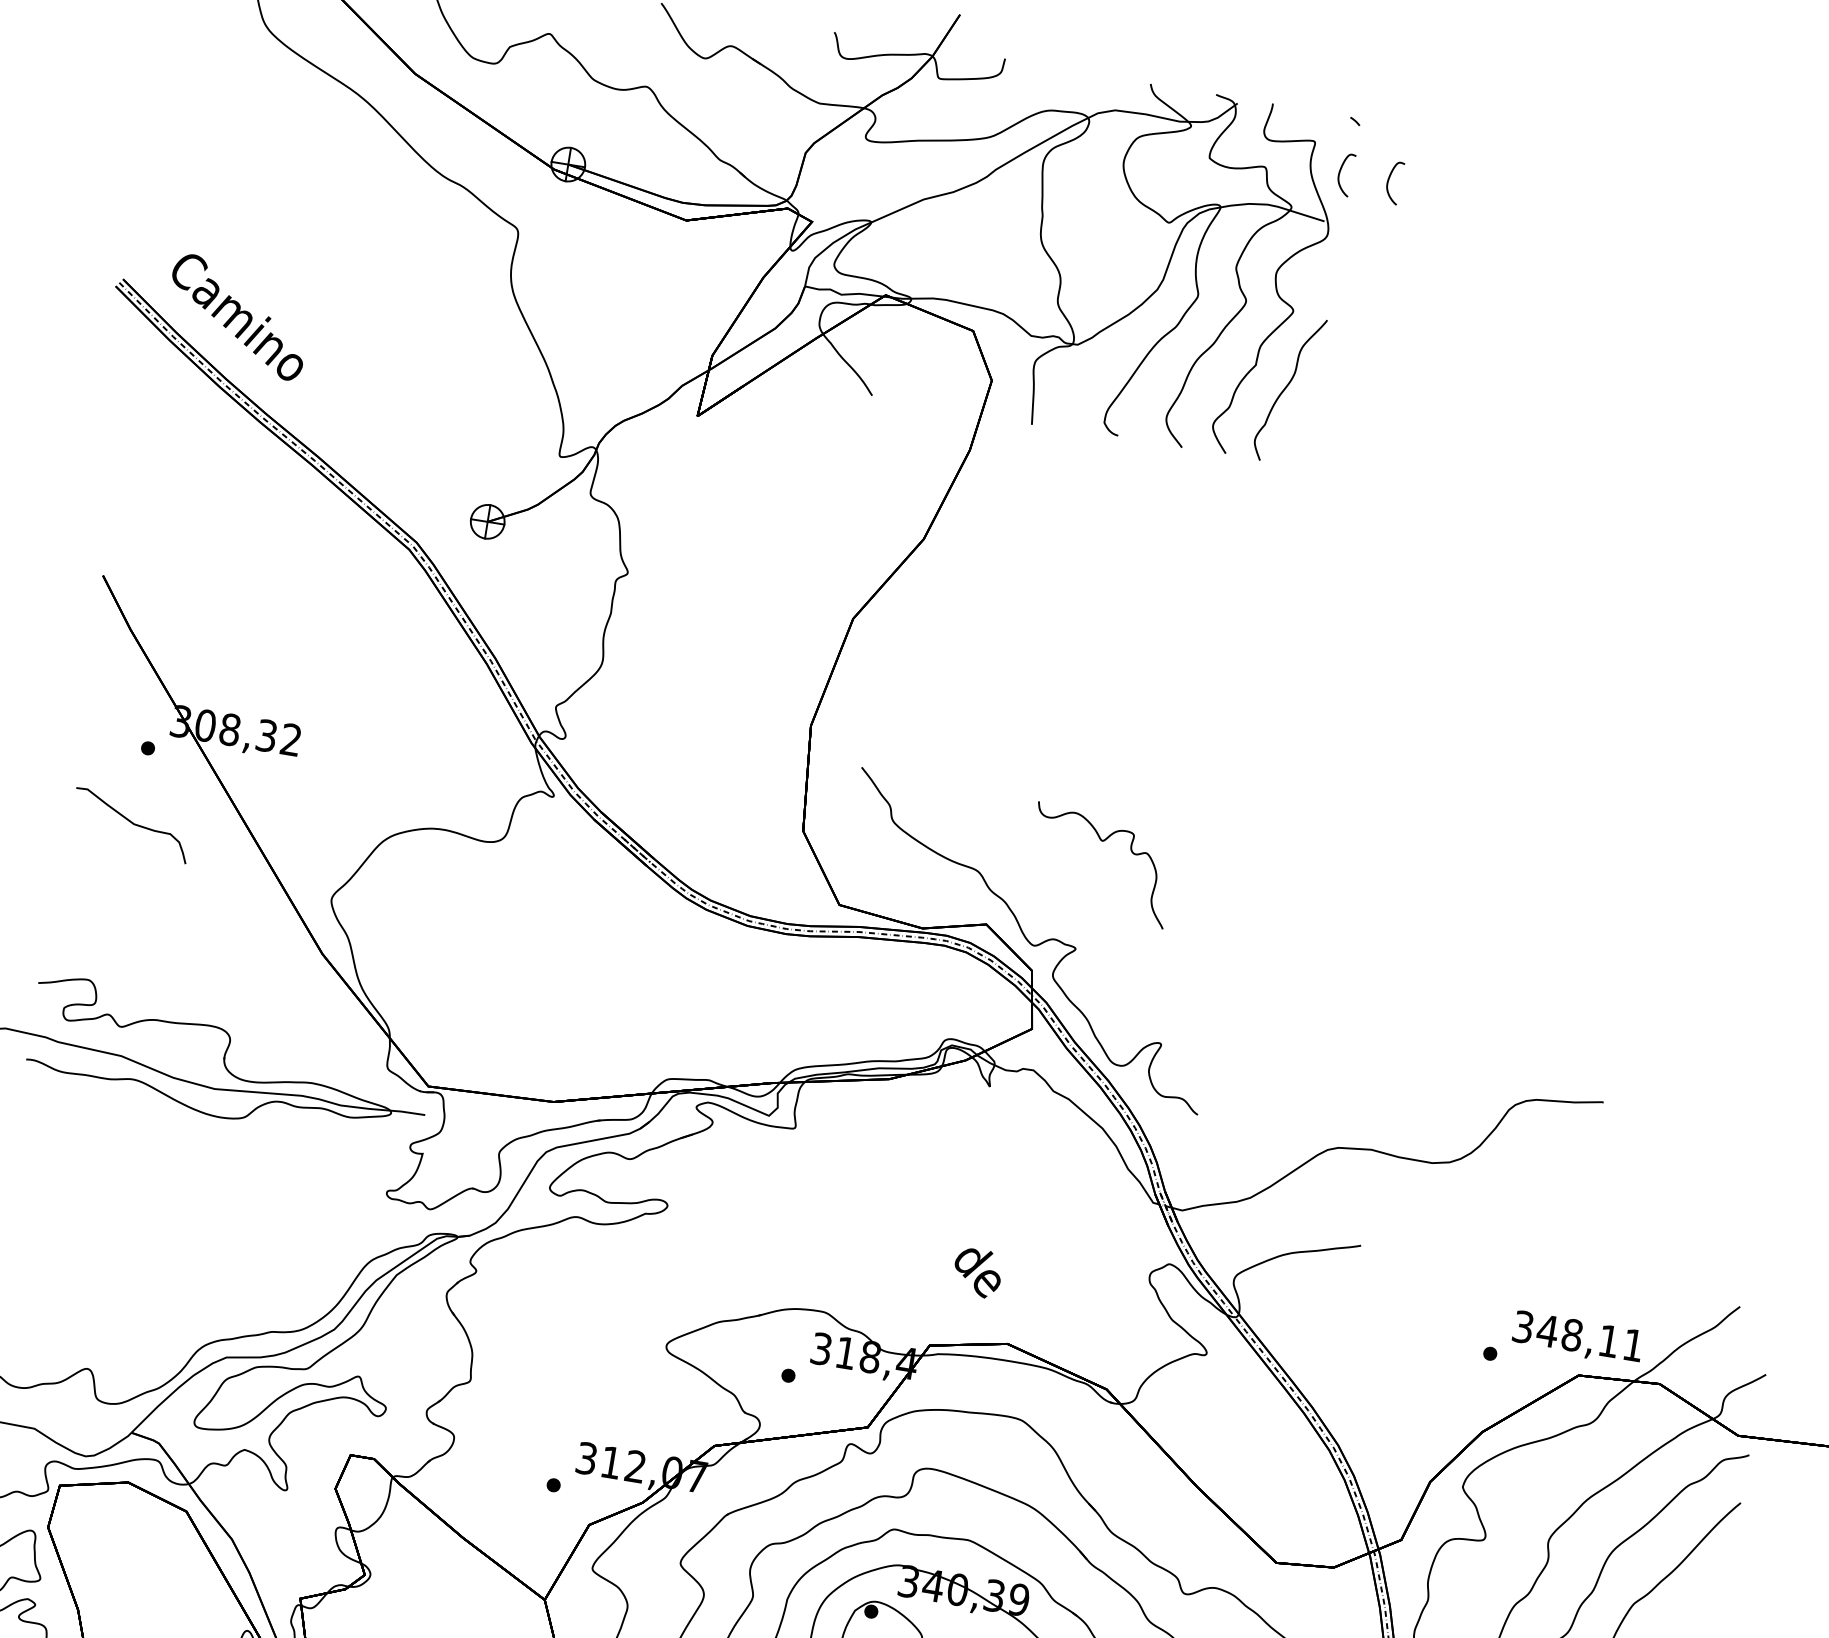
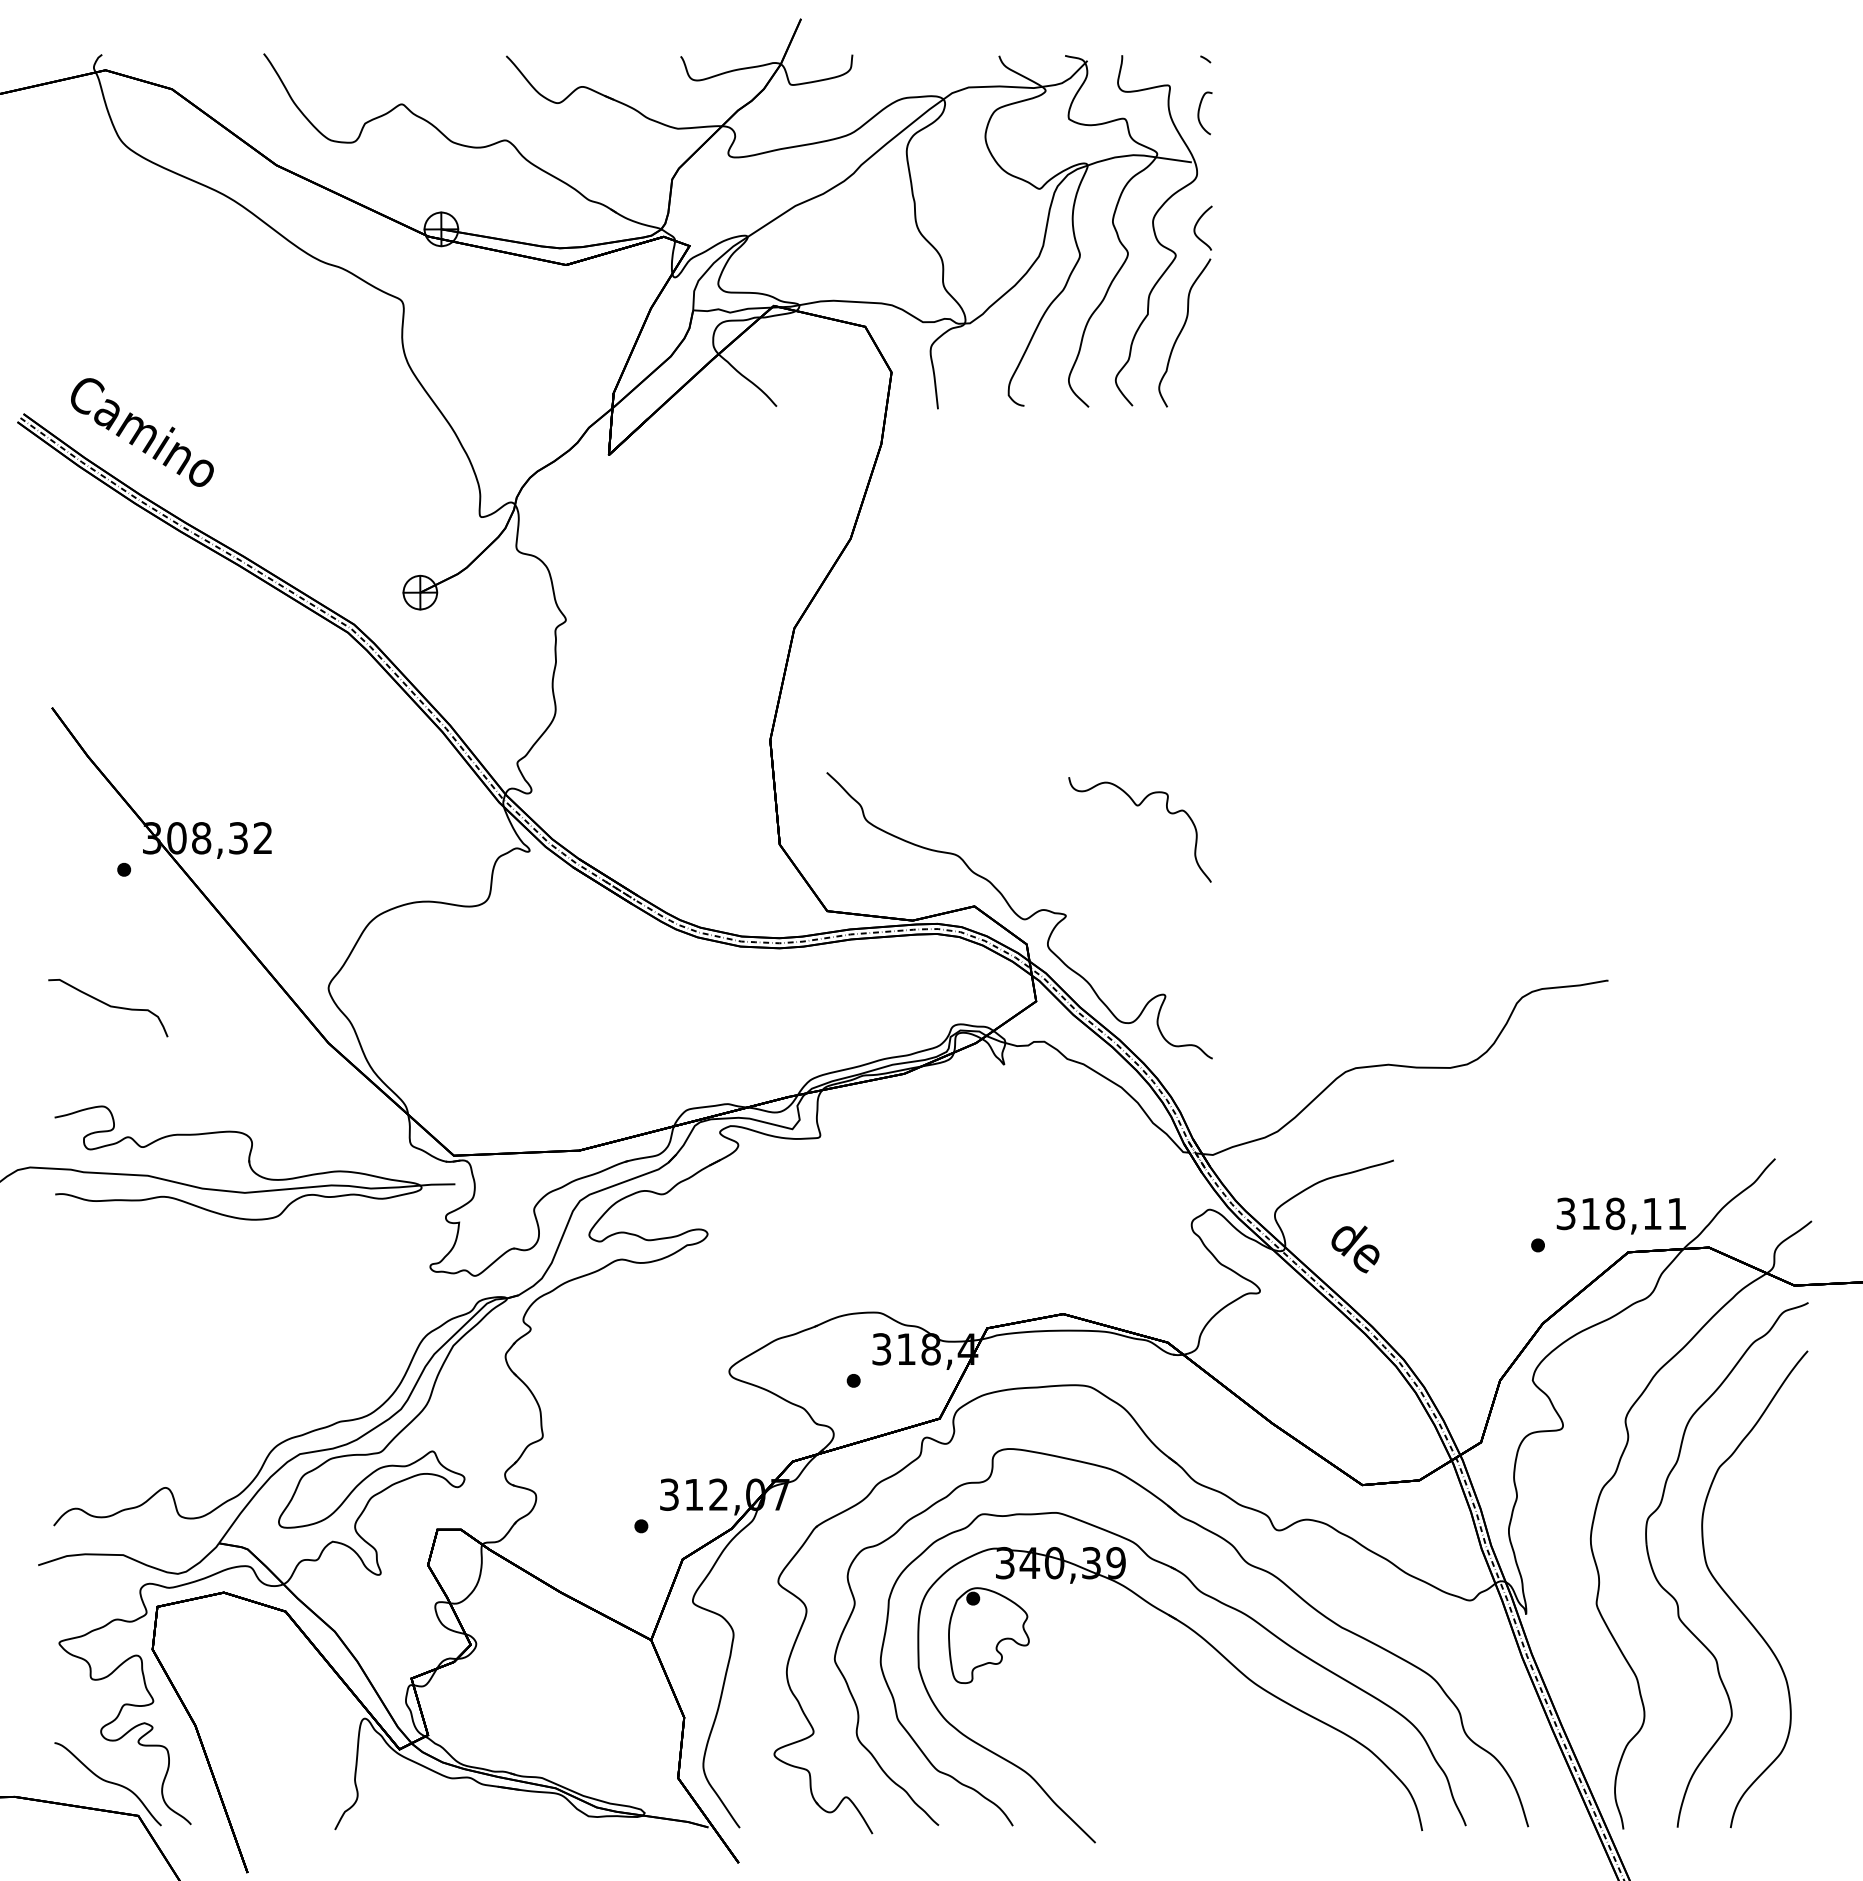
curve: (1388, 182) -> (1248, 113), removed
curve: (1319, 284) -> (1197, 224), added
curve: (131, 823) -> (108, 1006), moved
curve: (1103, 841) -> (1138, 806), moved
text: (977, 1273) -> (1355, 1249), moved
text: (1547, 1330) -> (1590, 1213), 348,11 -> 318,11

